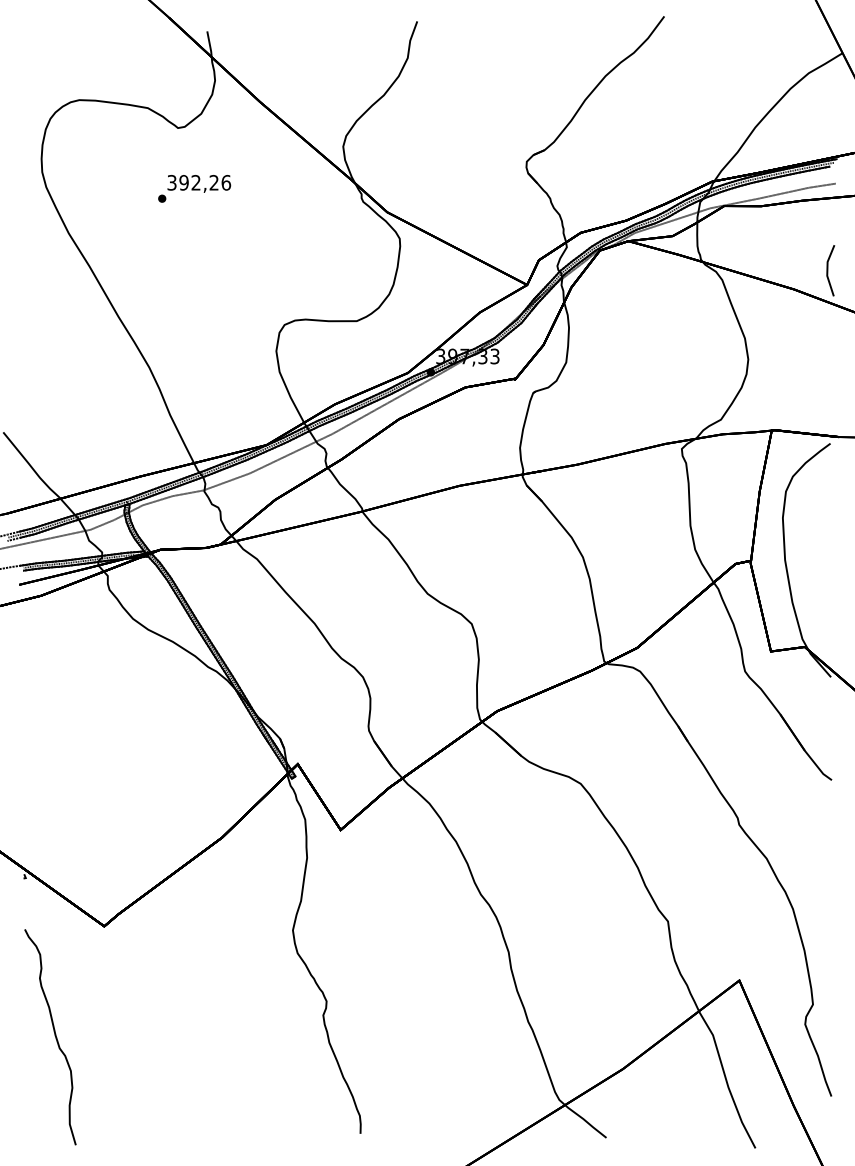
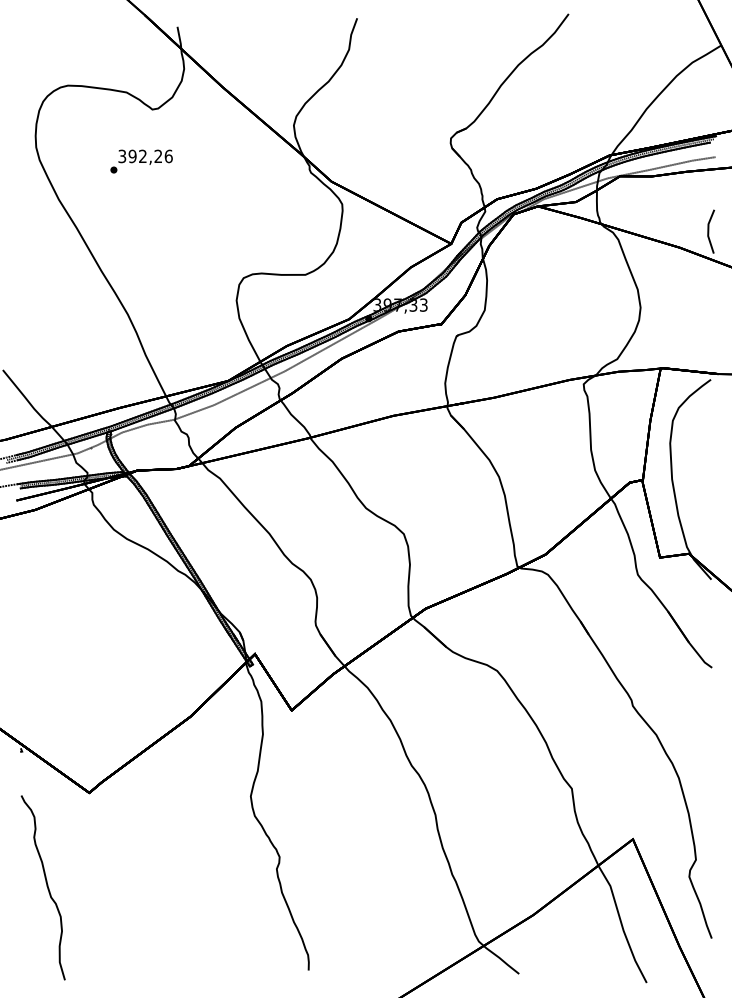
text: (194, 188) -> (141, 161), moved

